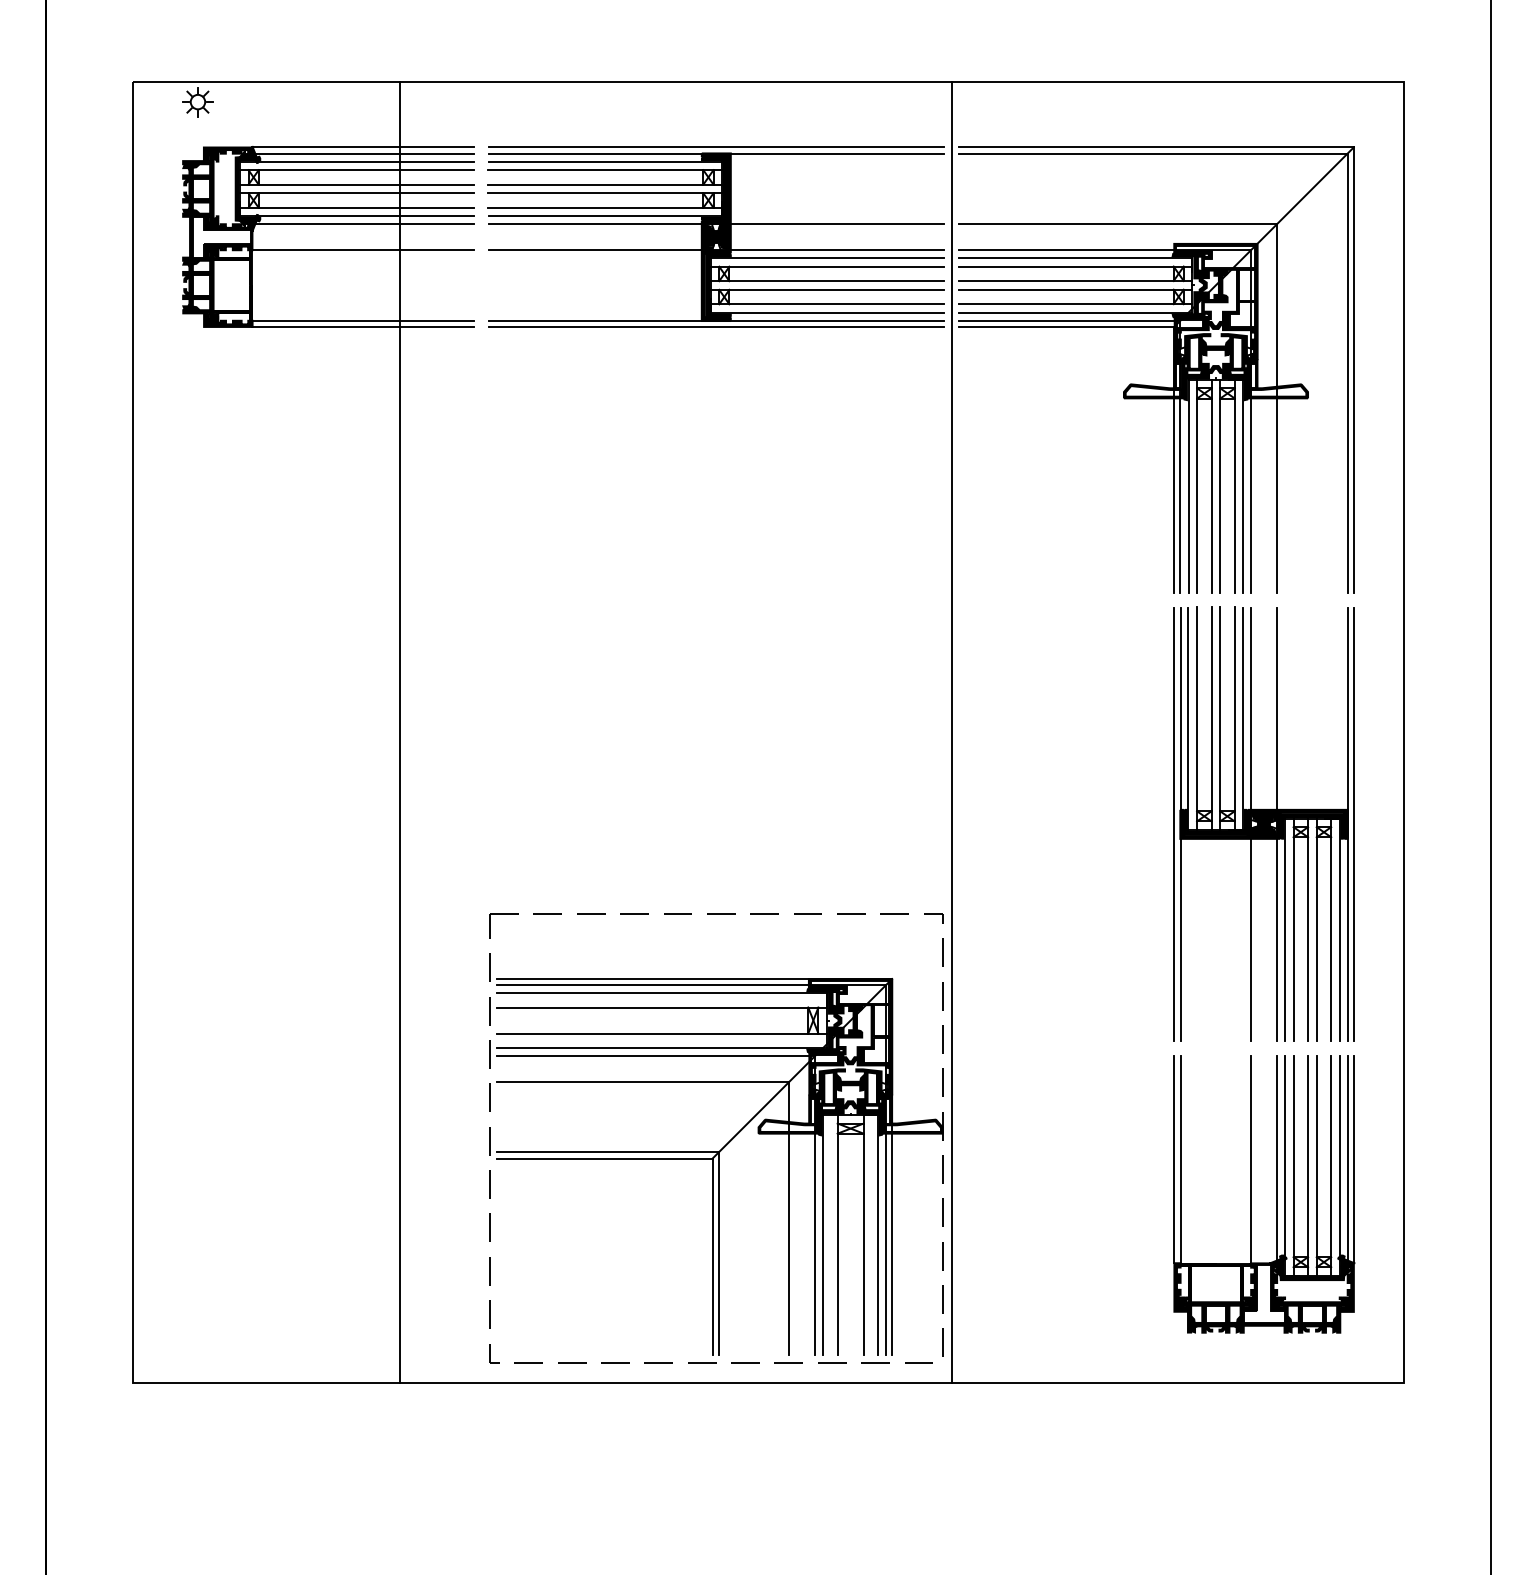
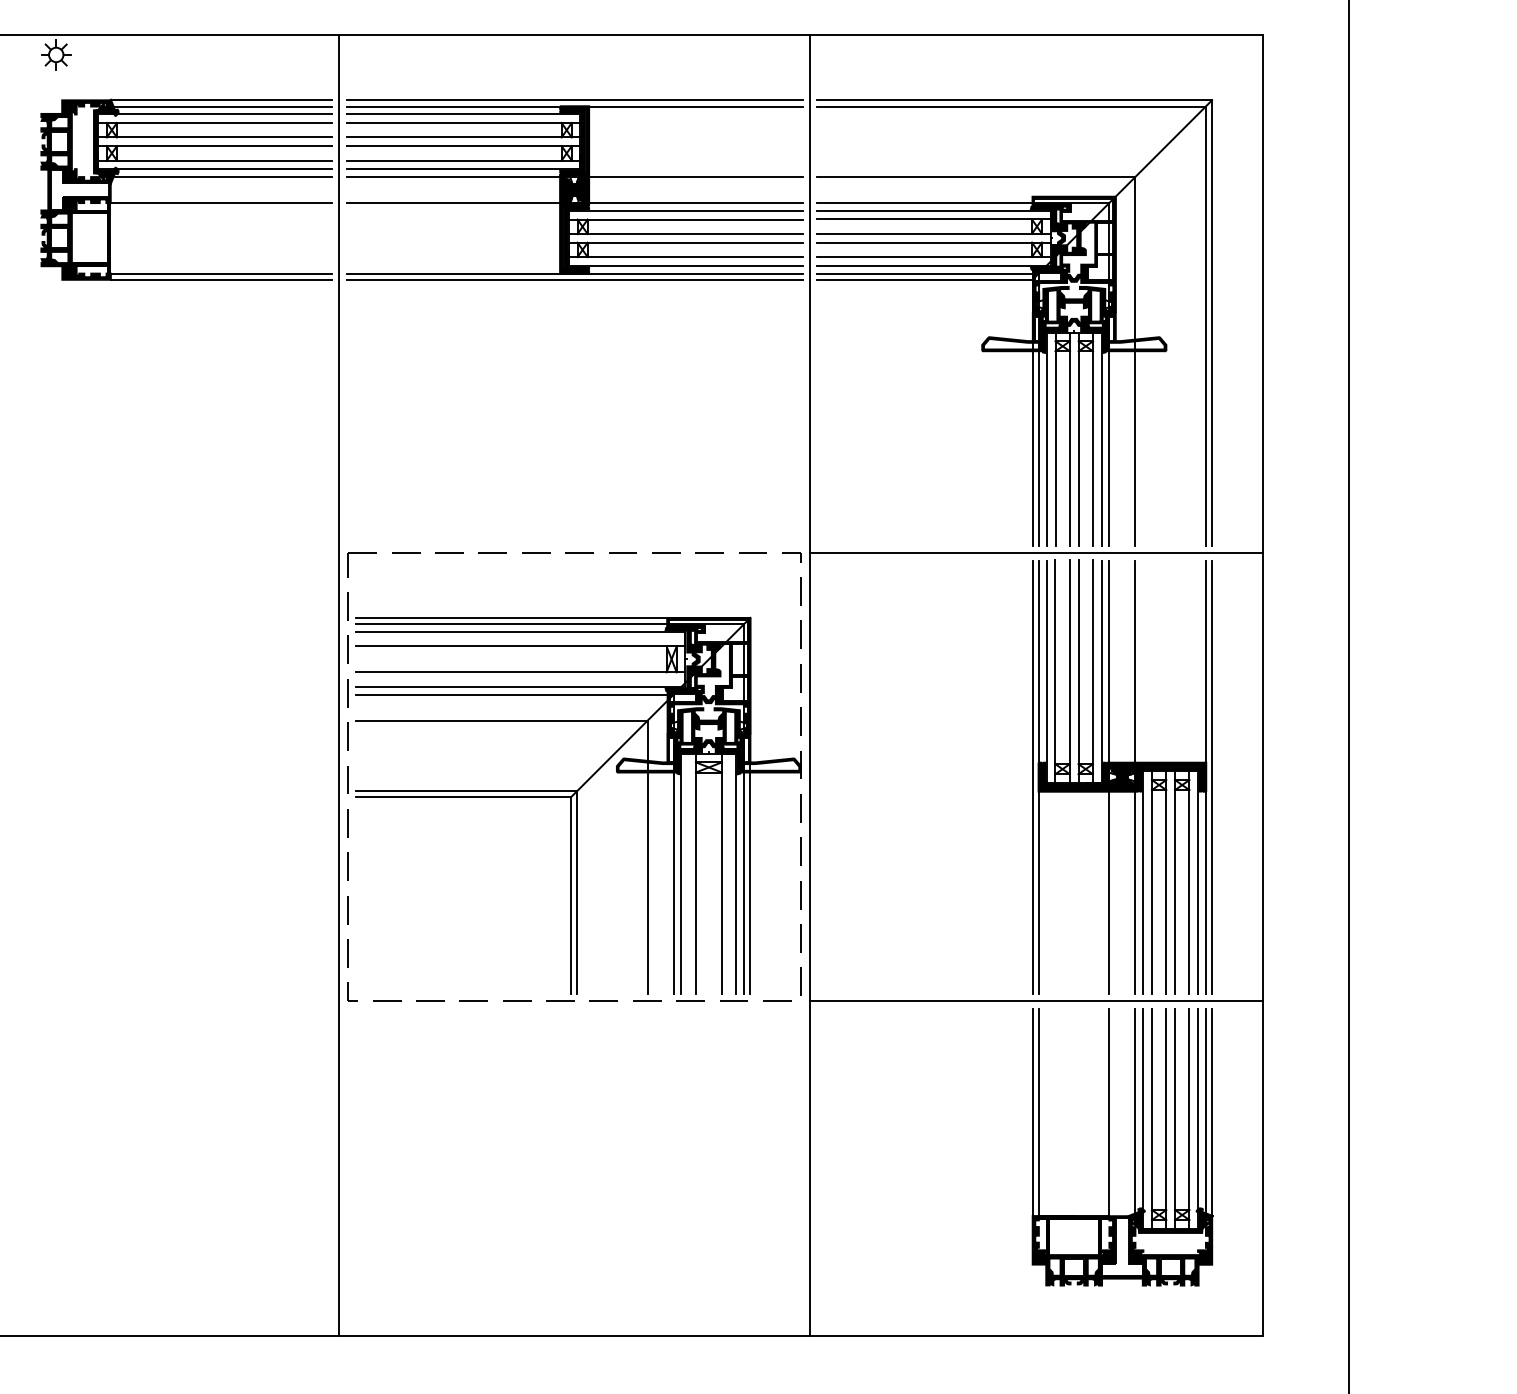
line: (1177, 599) -> (1035, 552), added
line: (400, 732) -> (339, 685), moved
line: (1177, 1048) -> (1035, 1001), added
part: (724, 1145) -> (582, 784), moved

